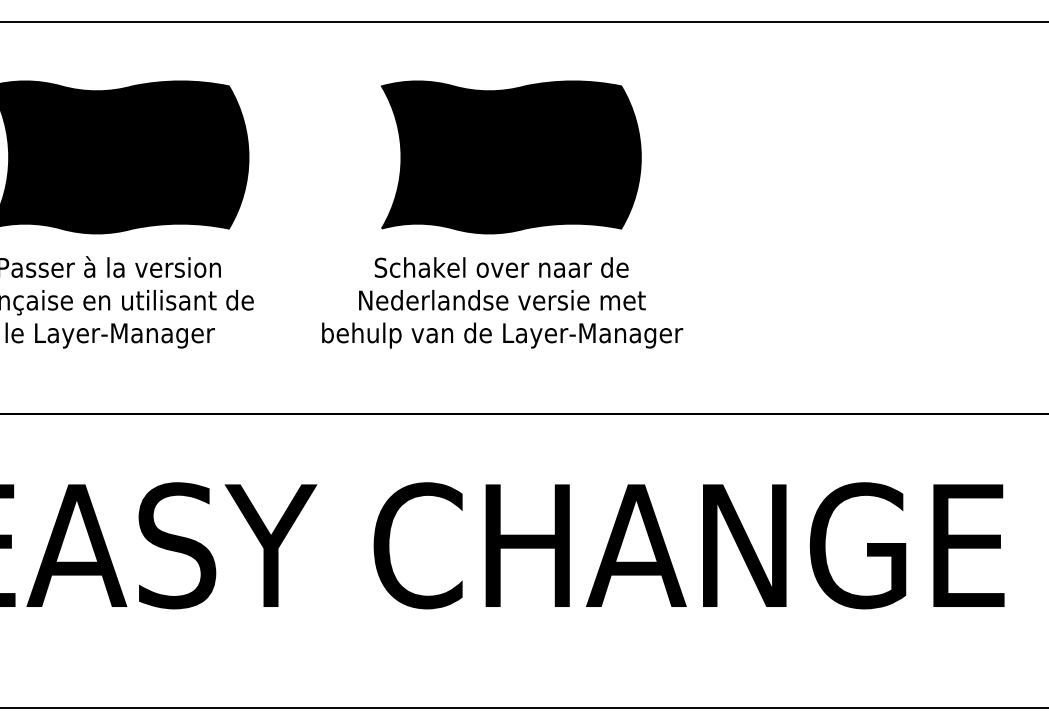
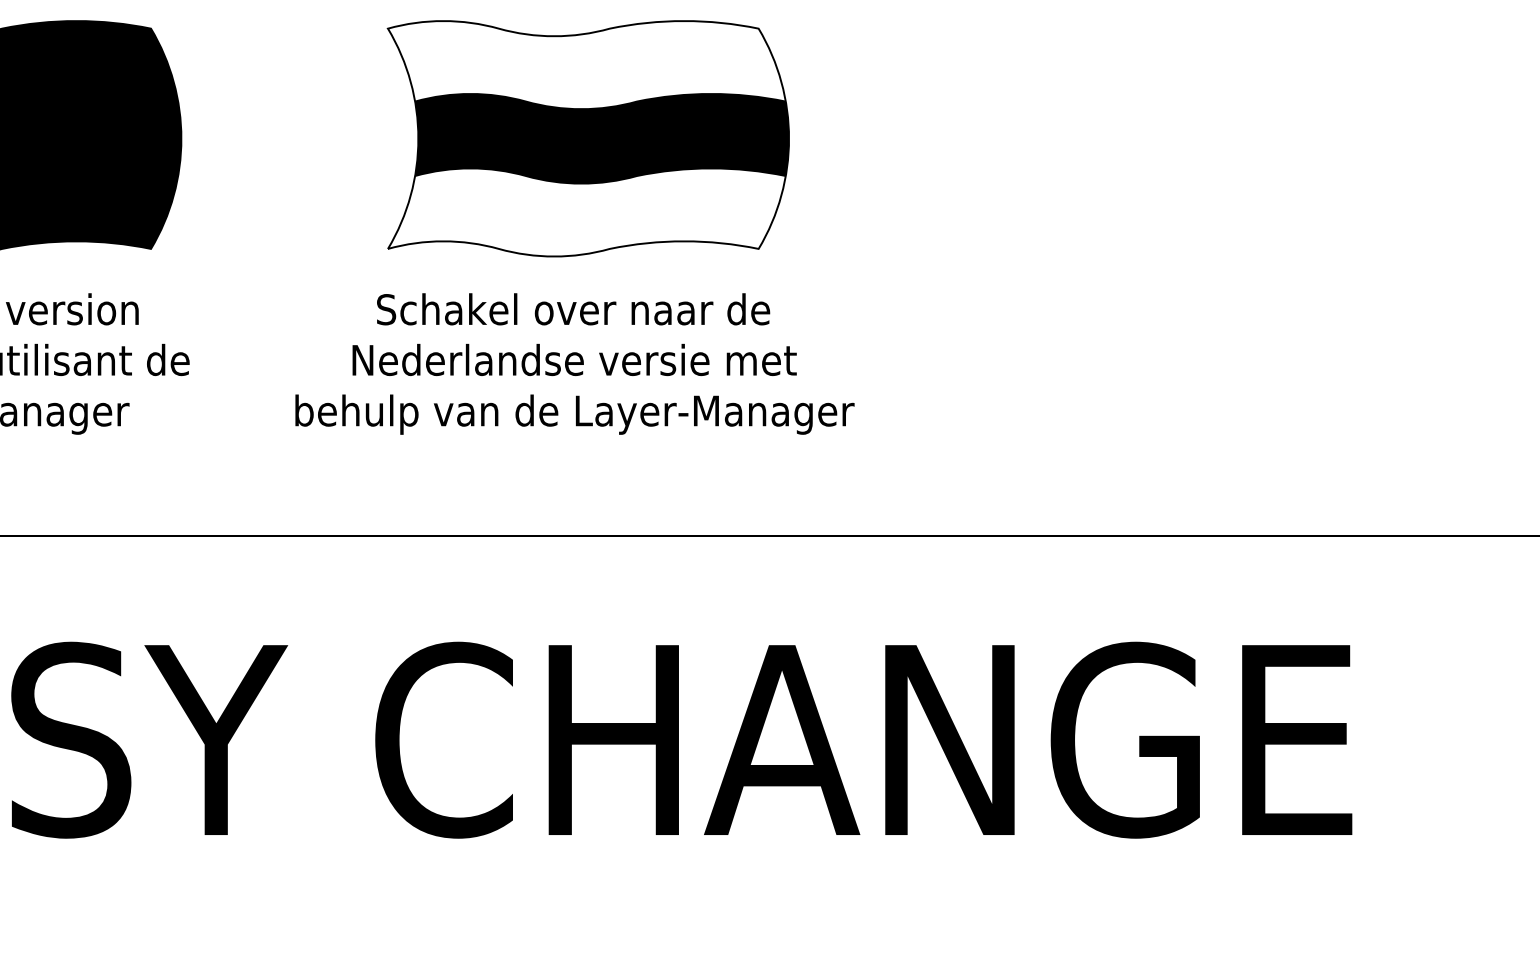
fill: (509, 109) -> (585, 64), removed
fill: (509, 204) -> (585, 211), removed

